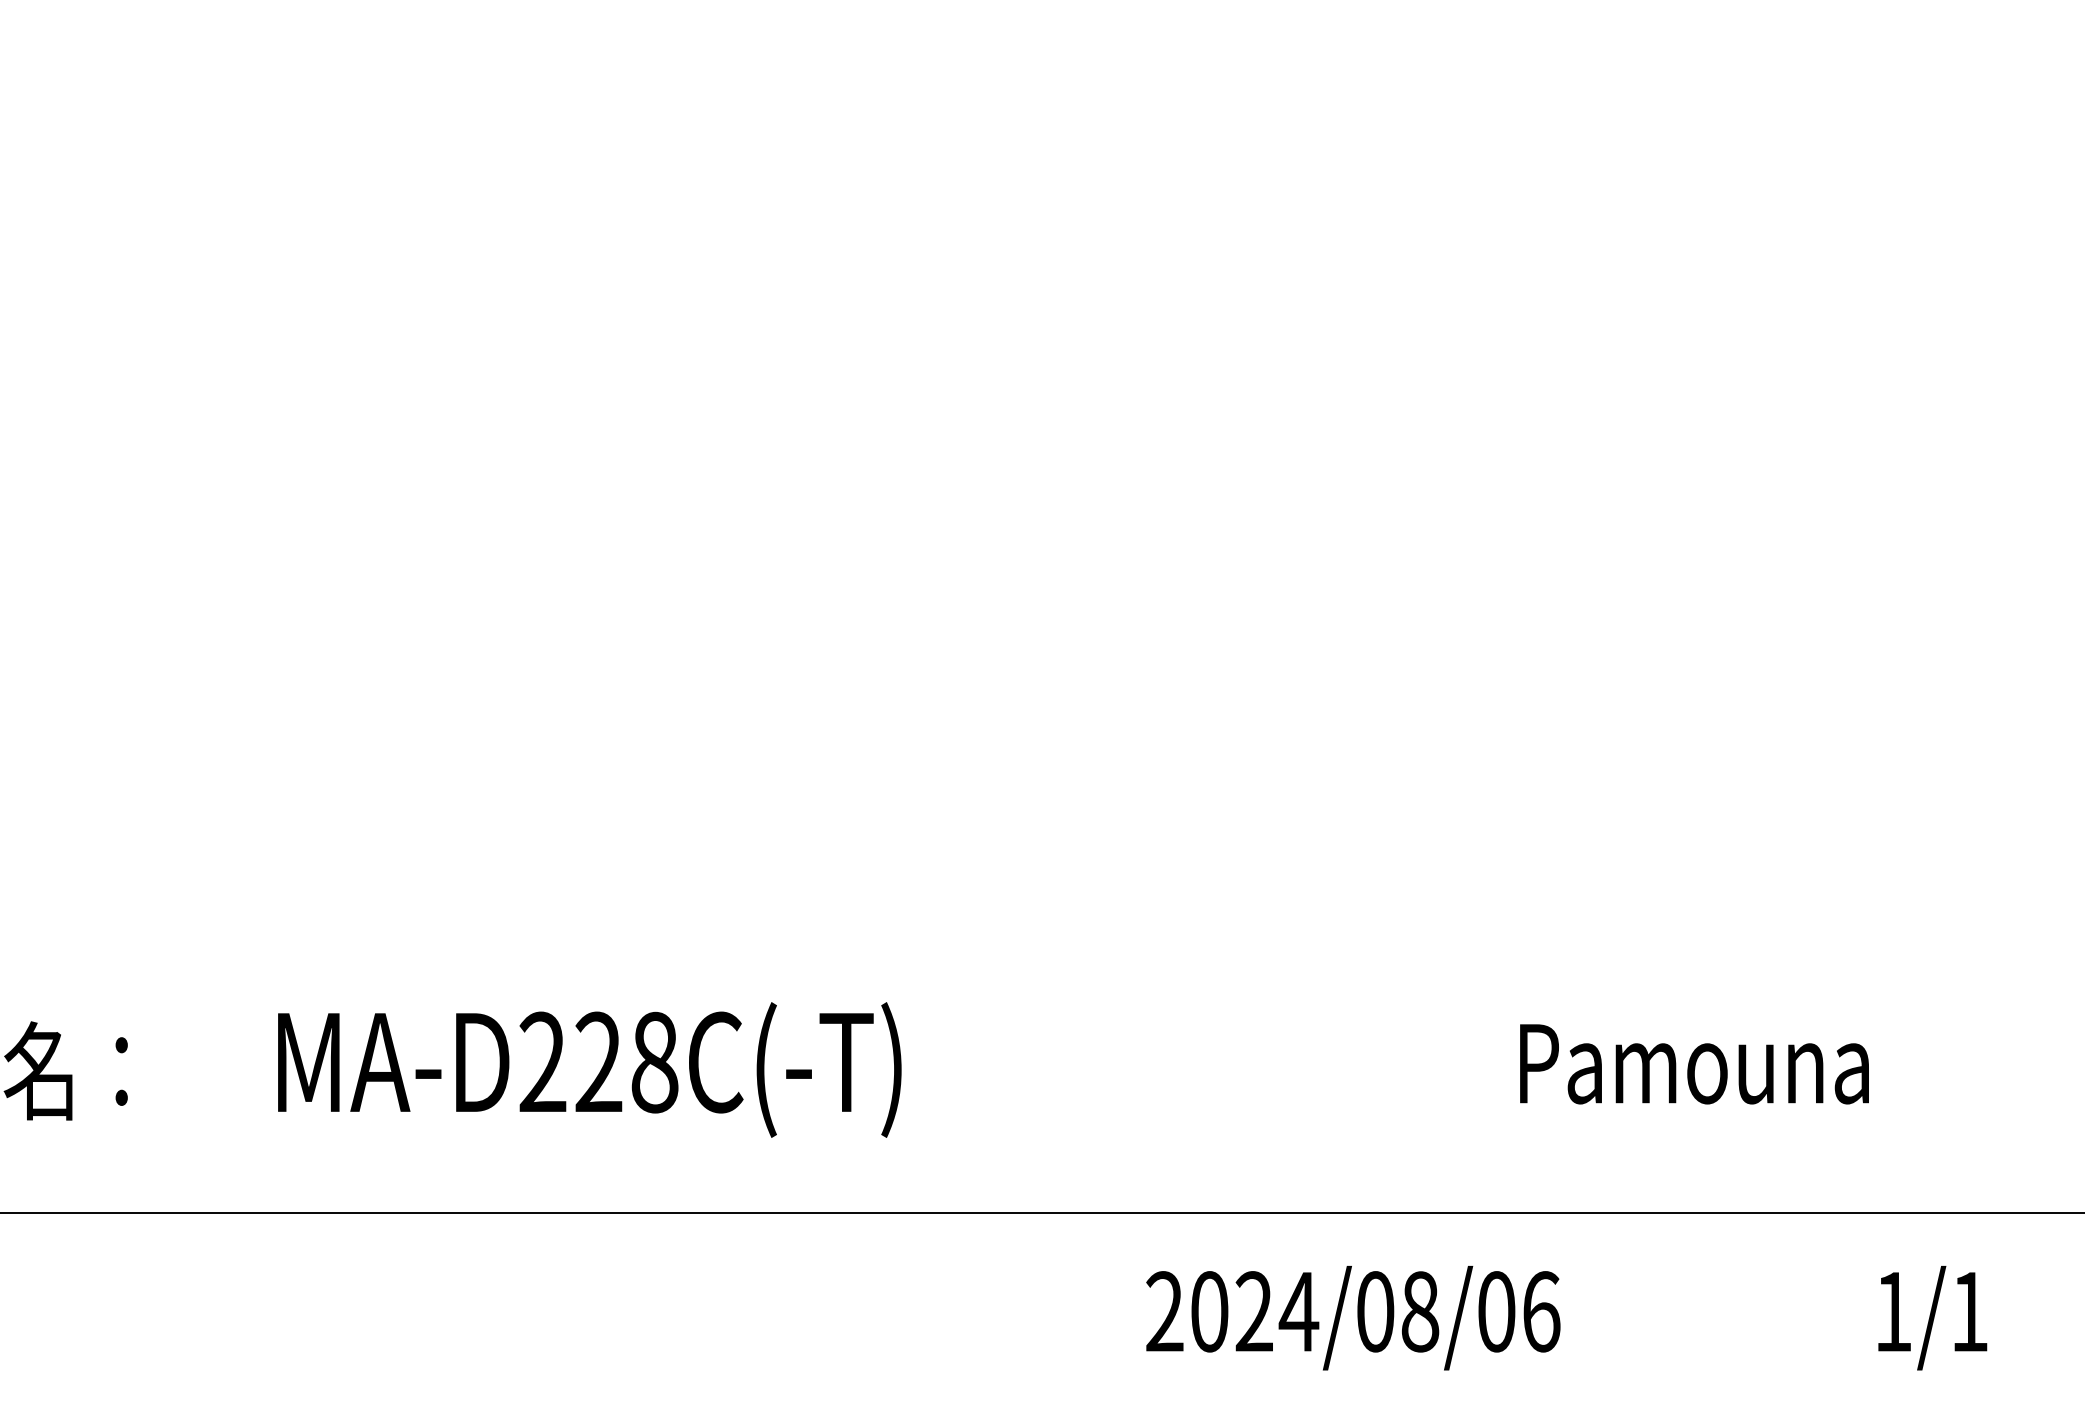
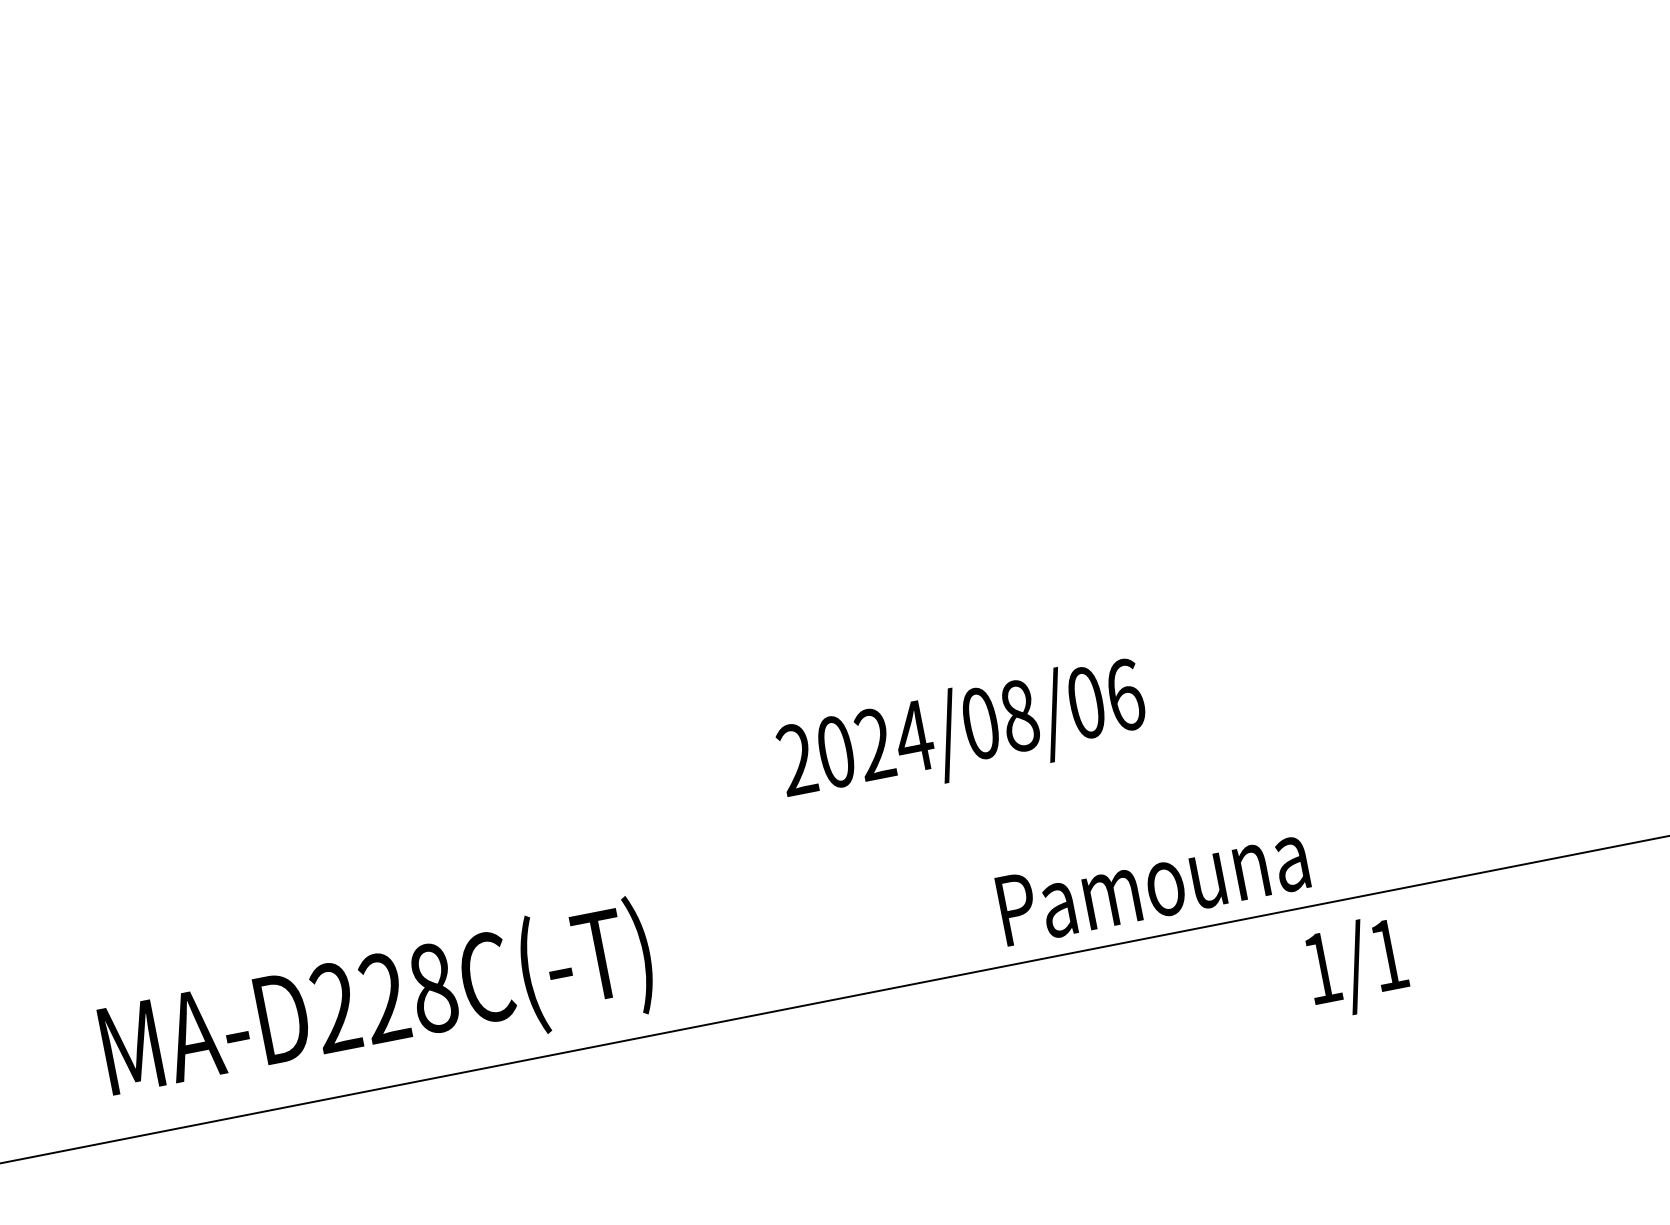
text: (1694, 1064) -> (1153, 883), moved
text: (589, 1069) -> (377, 1005), moved
text: (1353, 1318) -> (962, 733), moved
text: (1932, 1318) -> (1357, 967), moved

